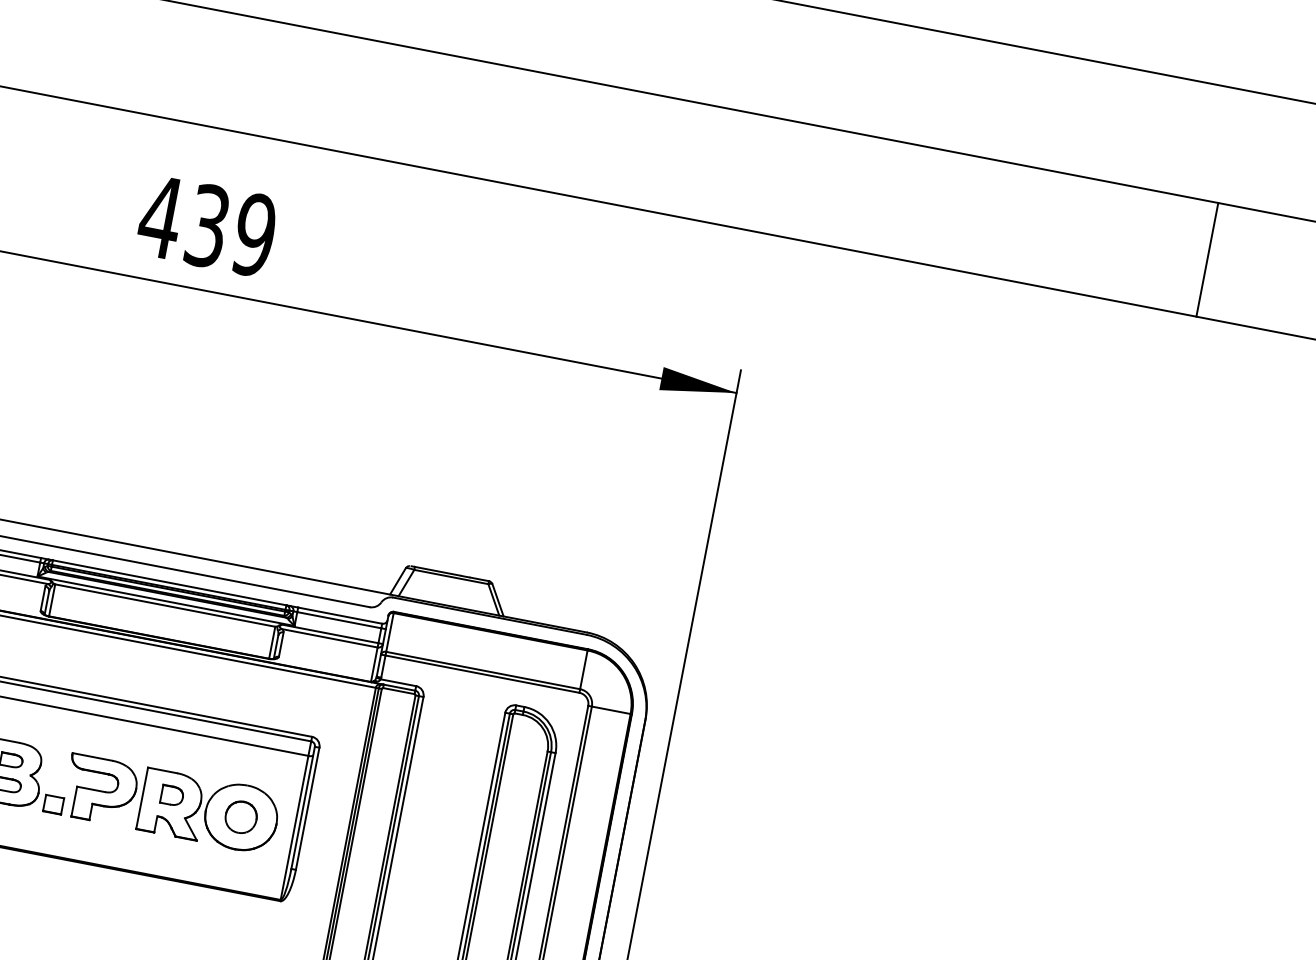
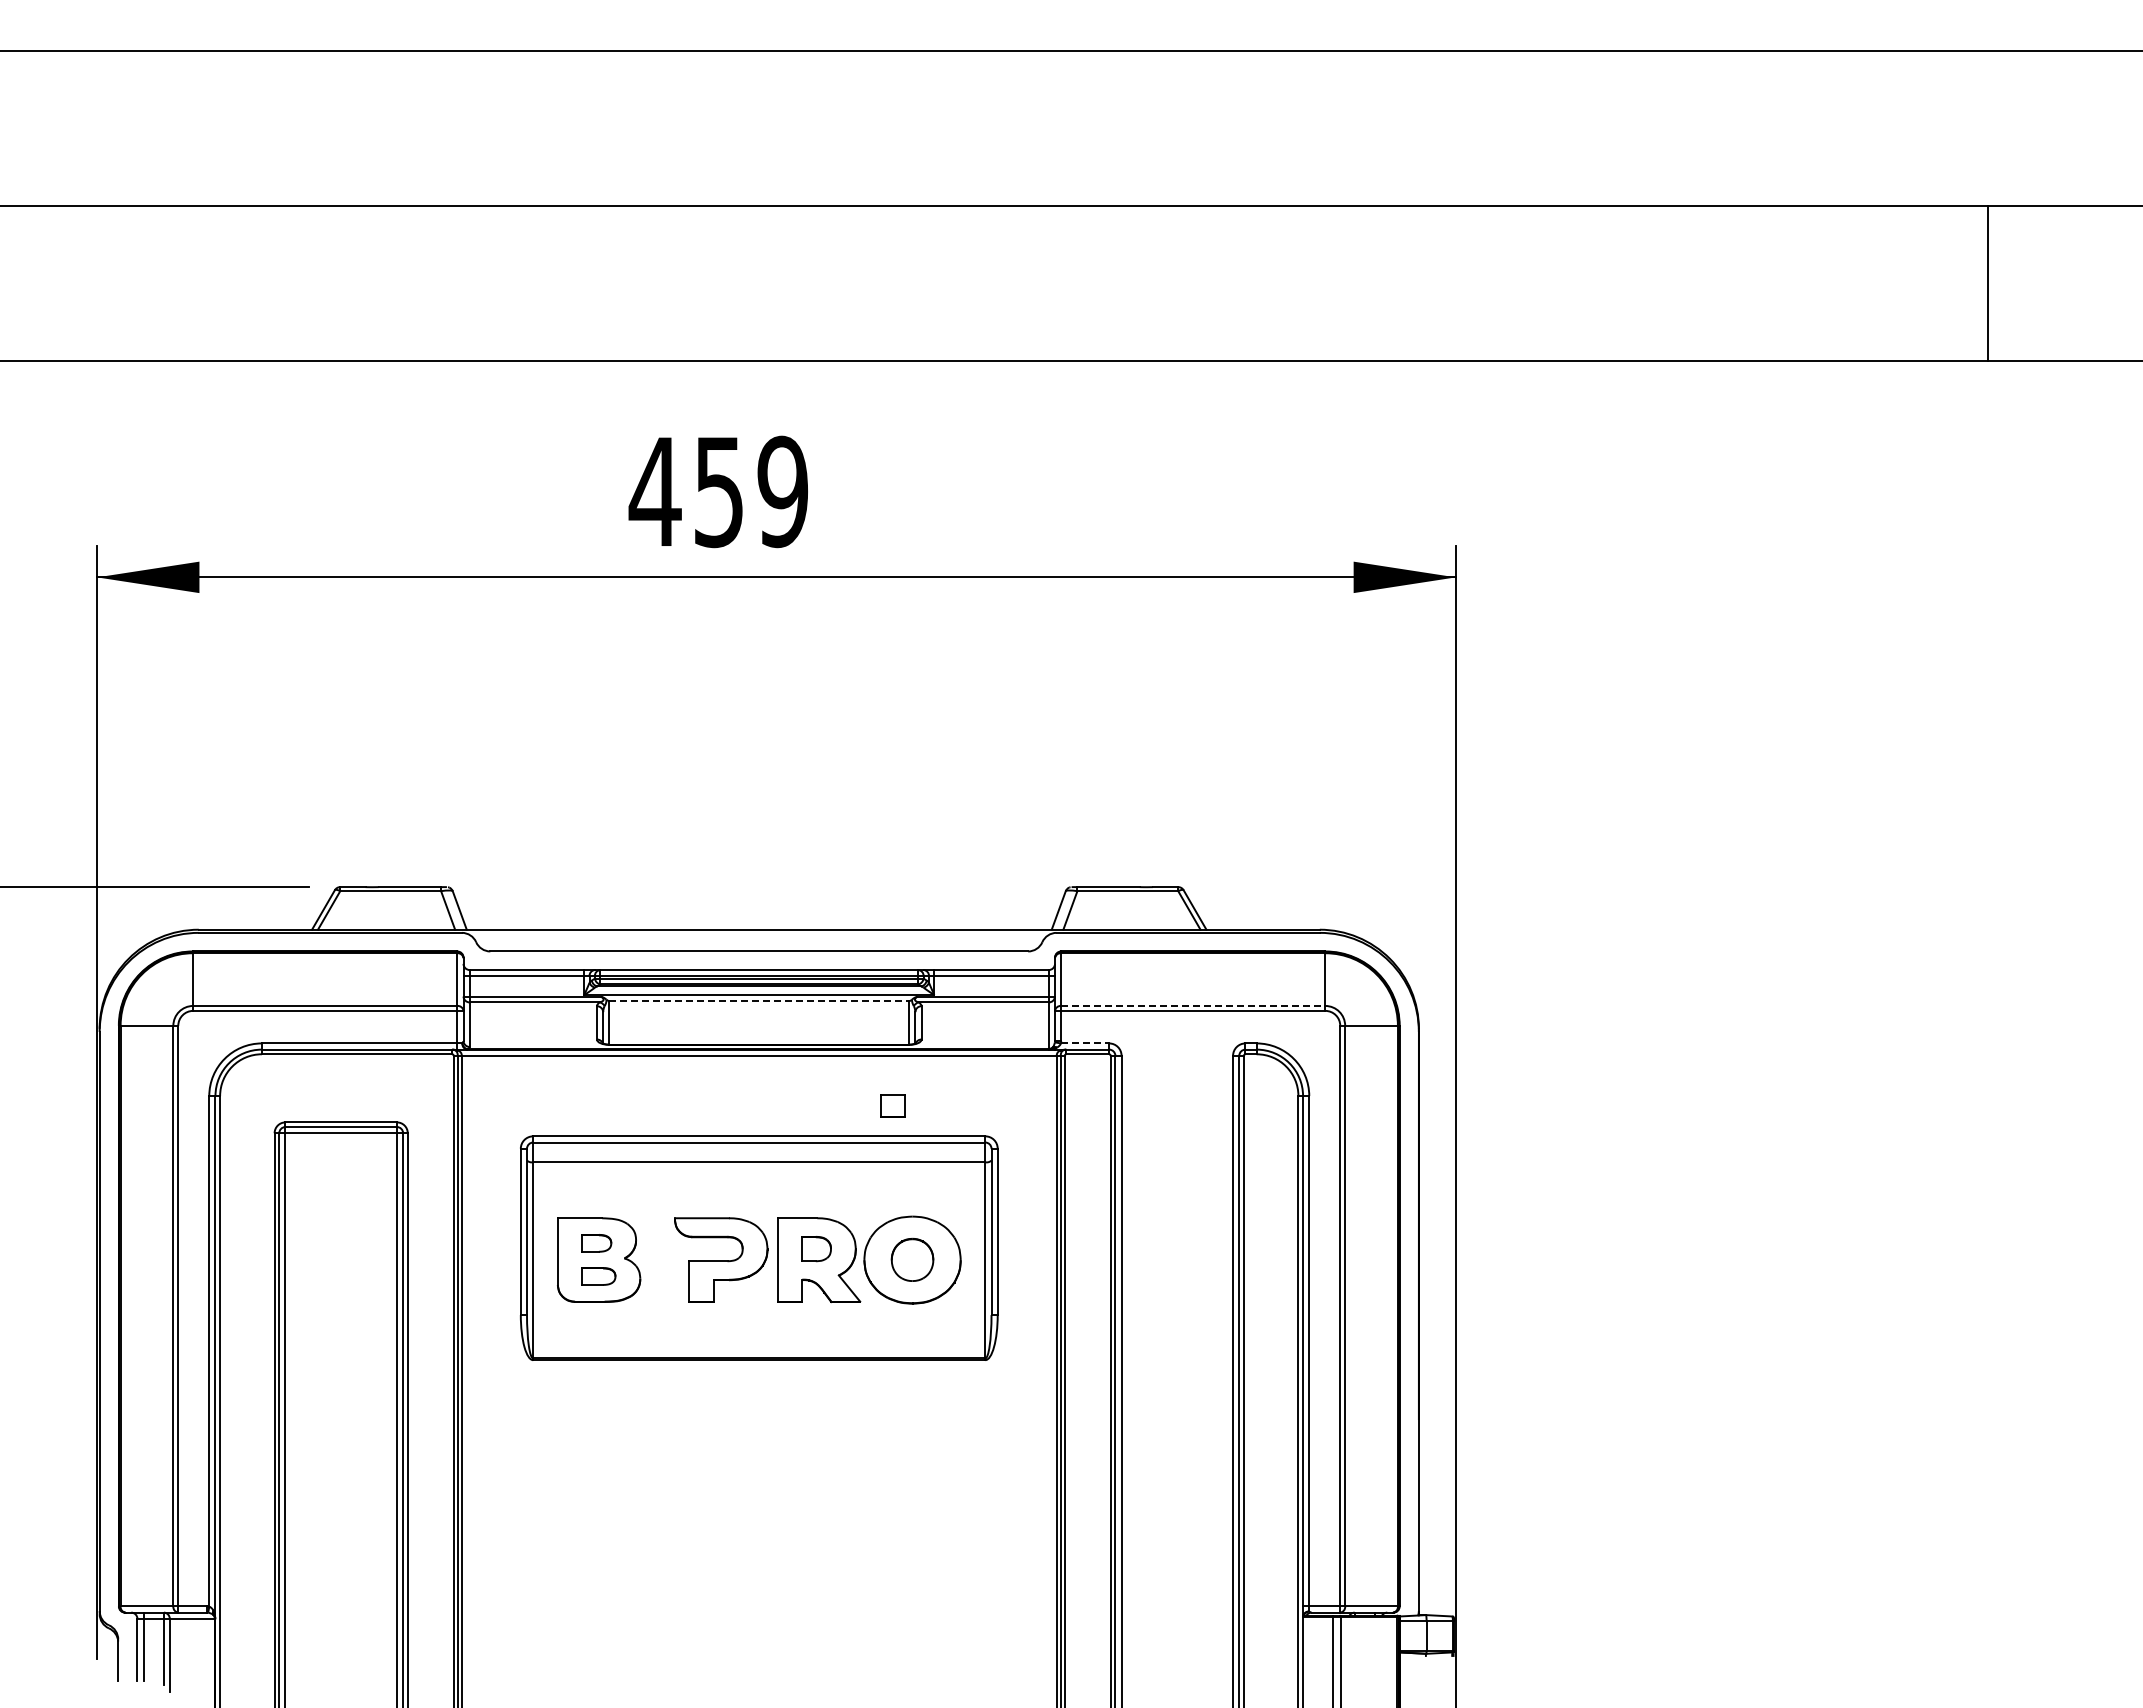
text: (208, 225) -> (719, 491), 439 -> 459
line: (1207, 259) -> (1987, 282), moved
line: (165, 605) -> (759, 1001), solid -> dashed
line: (483, 670) -> (1193, 1005), solid -> dashed
line: (398, 682) -> (1085, 1043), solid -> dashed
part: (53, 804) -> (892, 1105), moved

